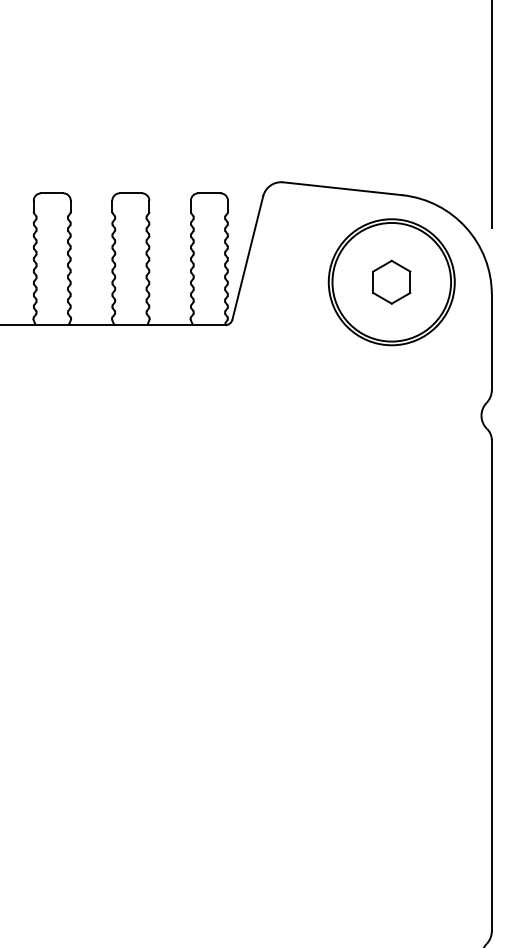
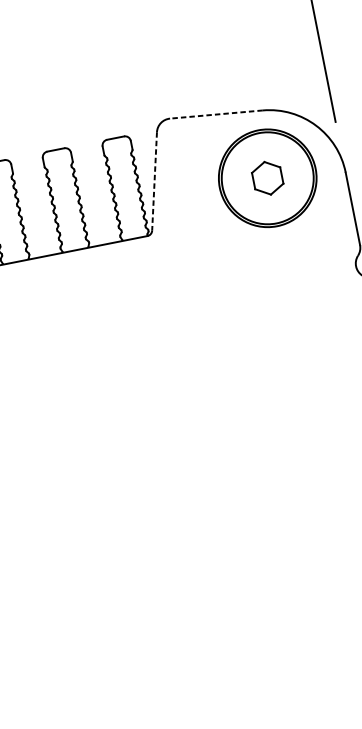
line: (342, 188) -> (216, 114), solid -> dashed
line: (247, 257) -> (154, 181), solid -> dashed

